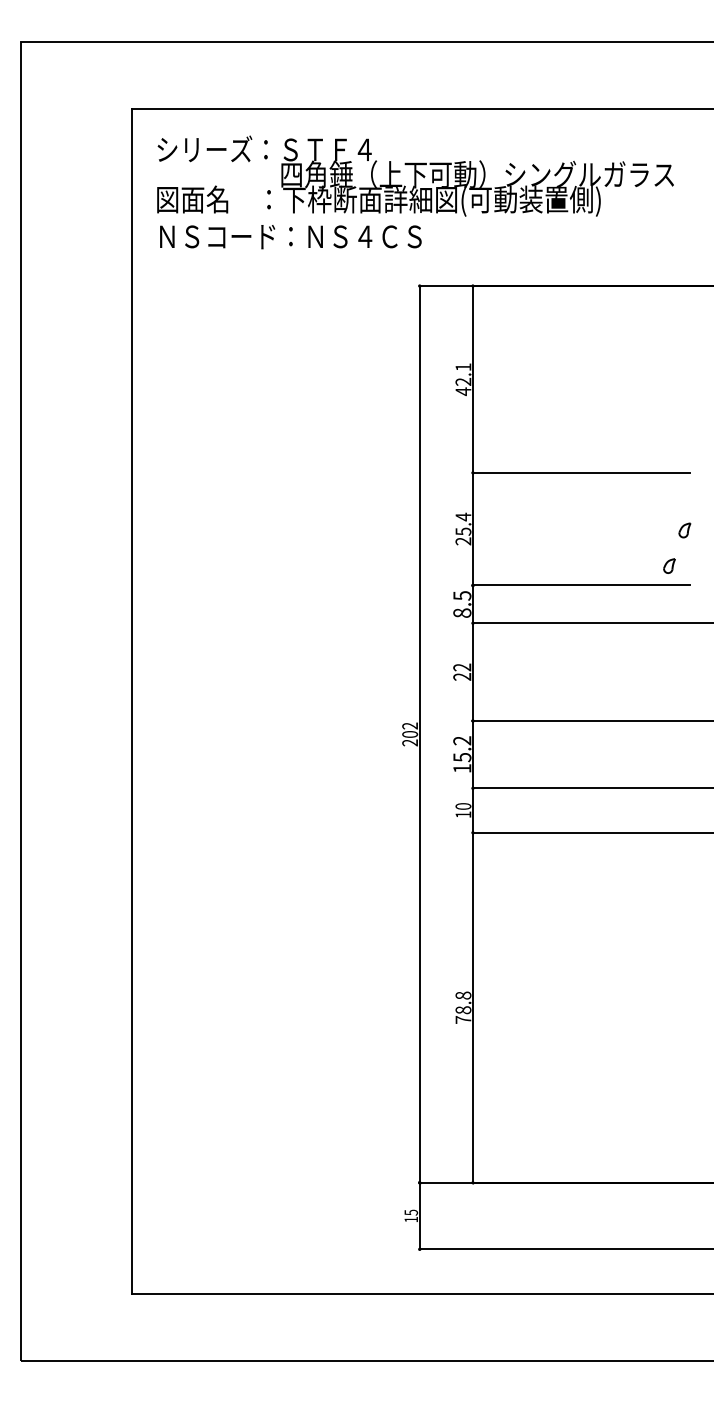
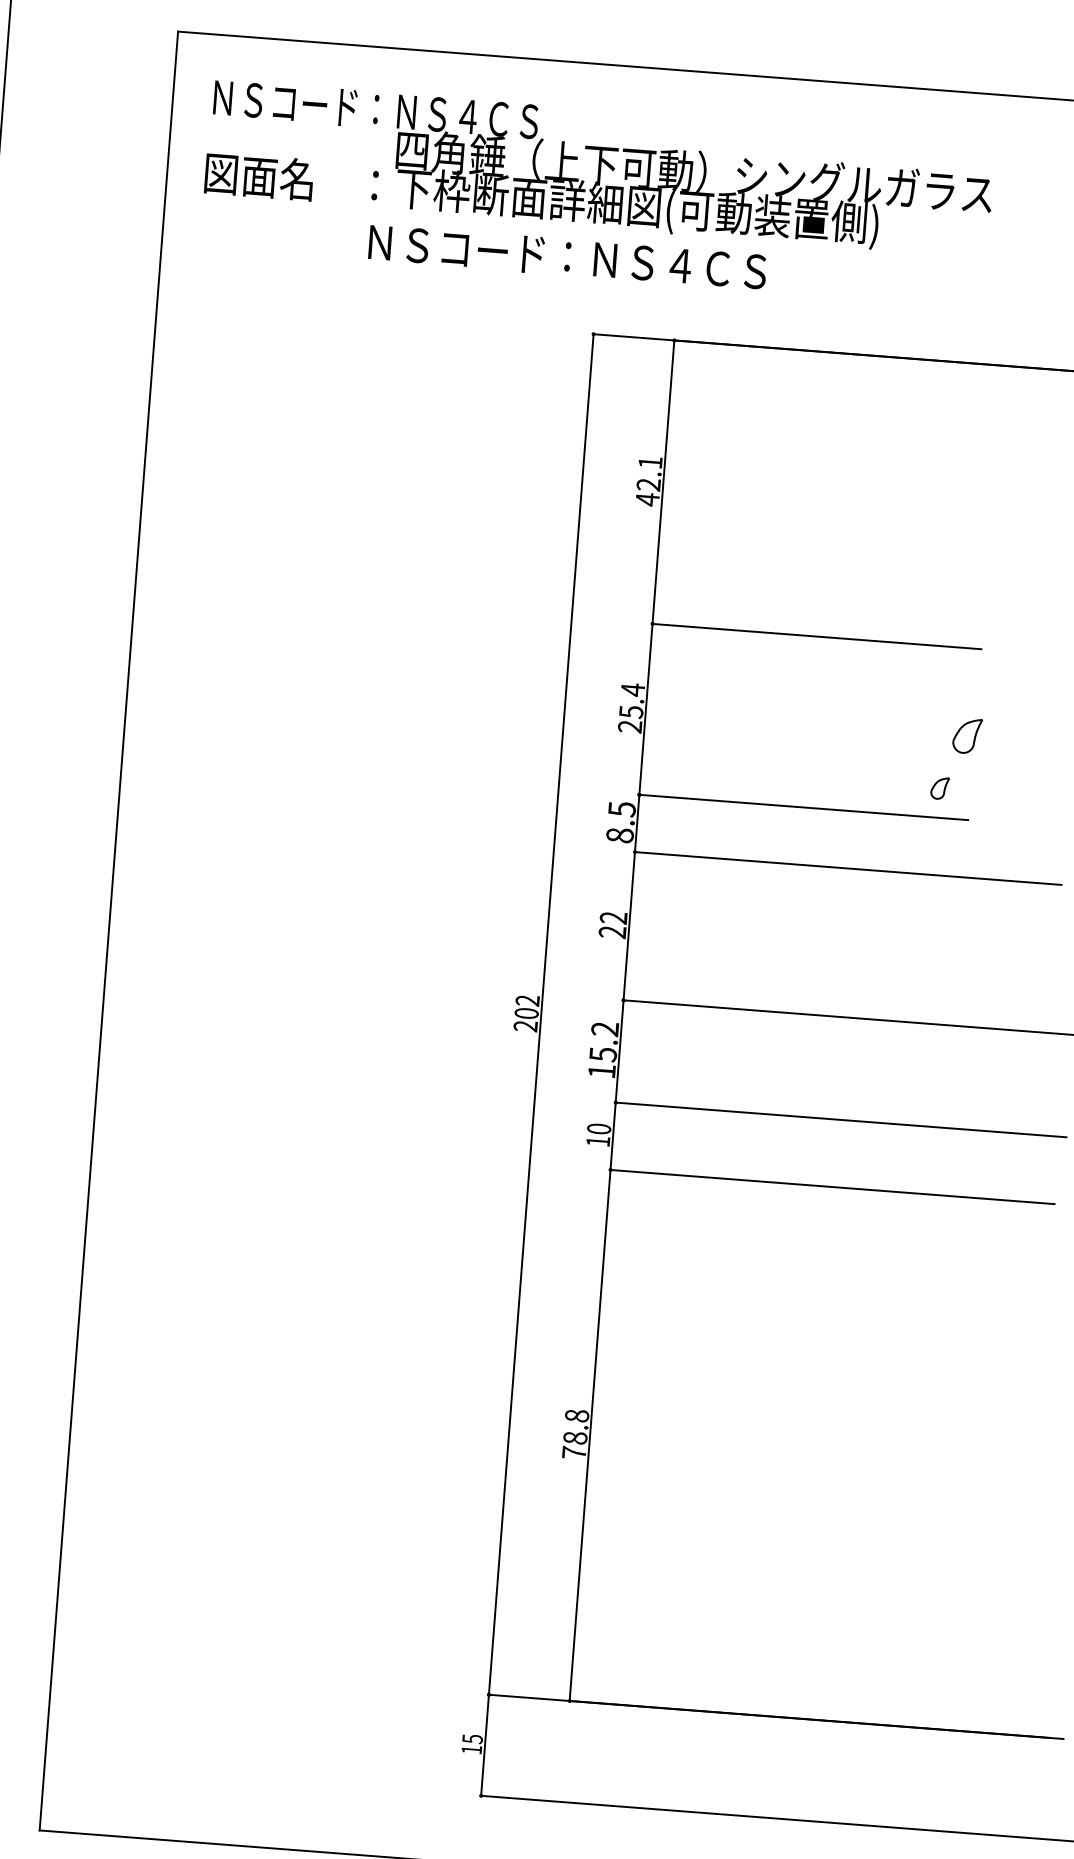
text: (264, 148) -> (374, 107), シリーズ：ＳＴＦ４ -> ＮＳコード：ＮＳ４ＣＳ
text: (290, 237) -> (567, 258), moved
part: (684, 530) -> (966, 736), size x1.6

